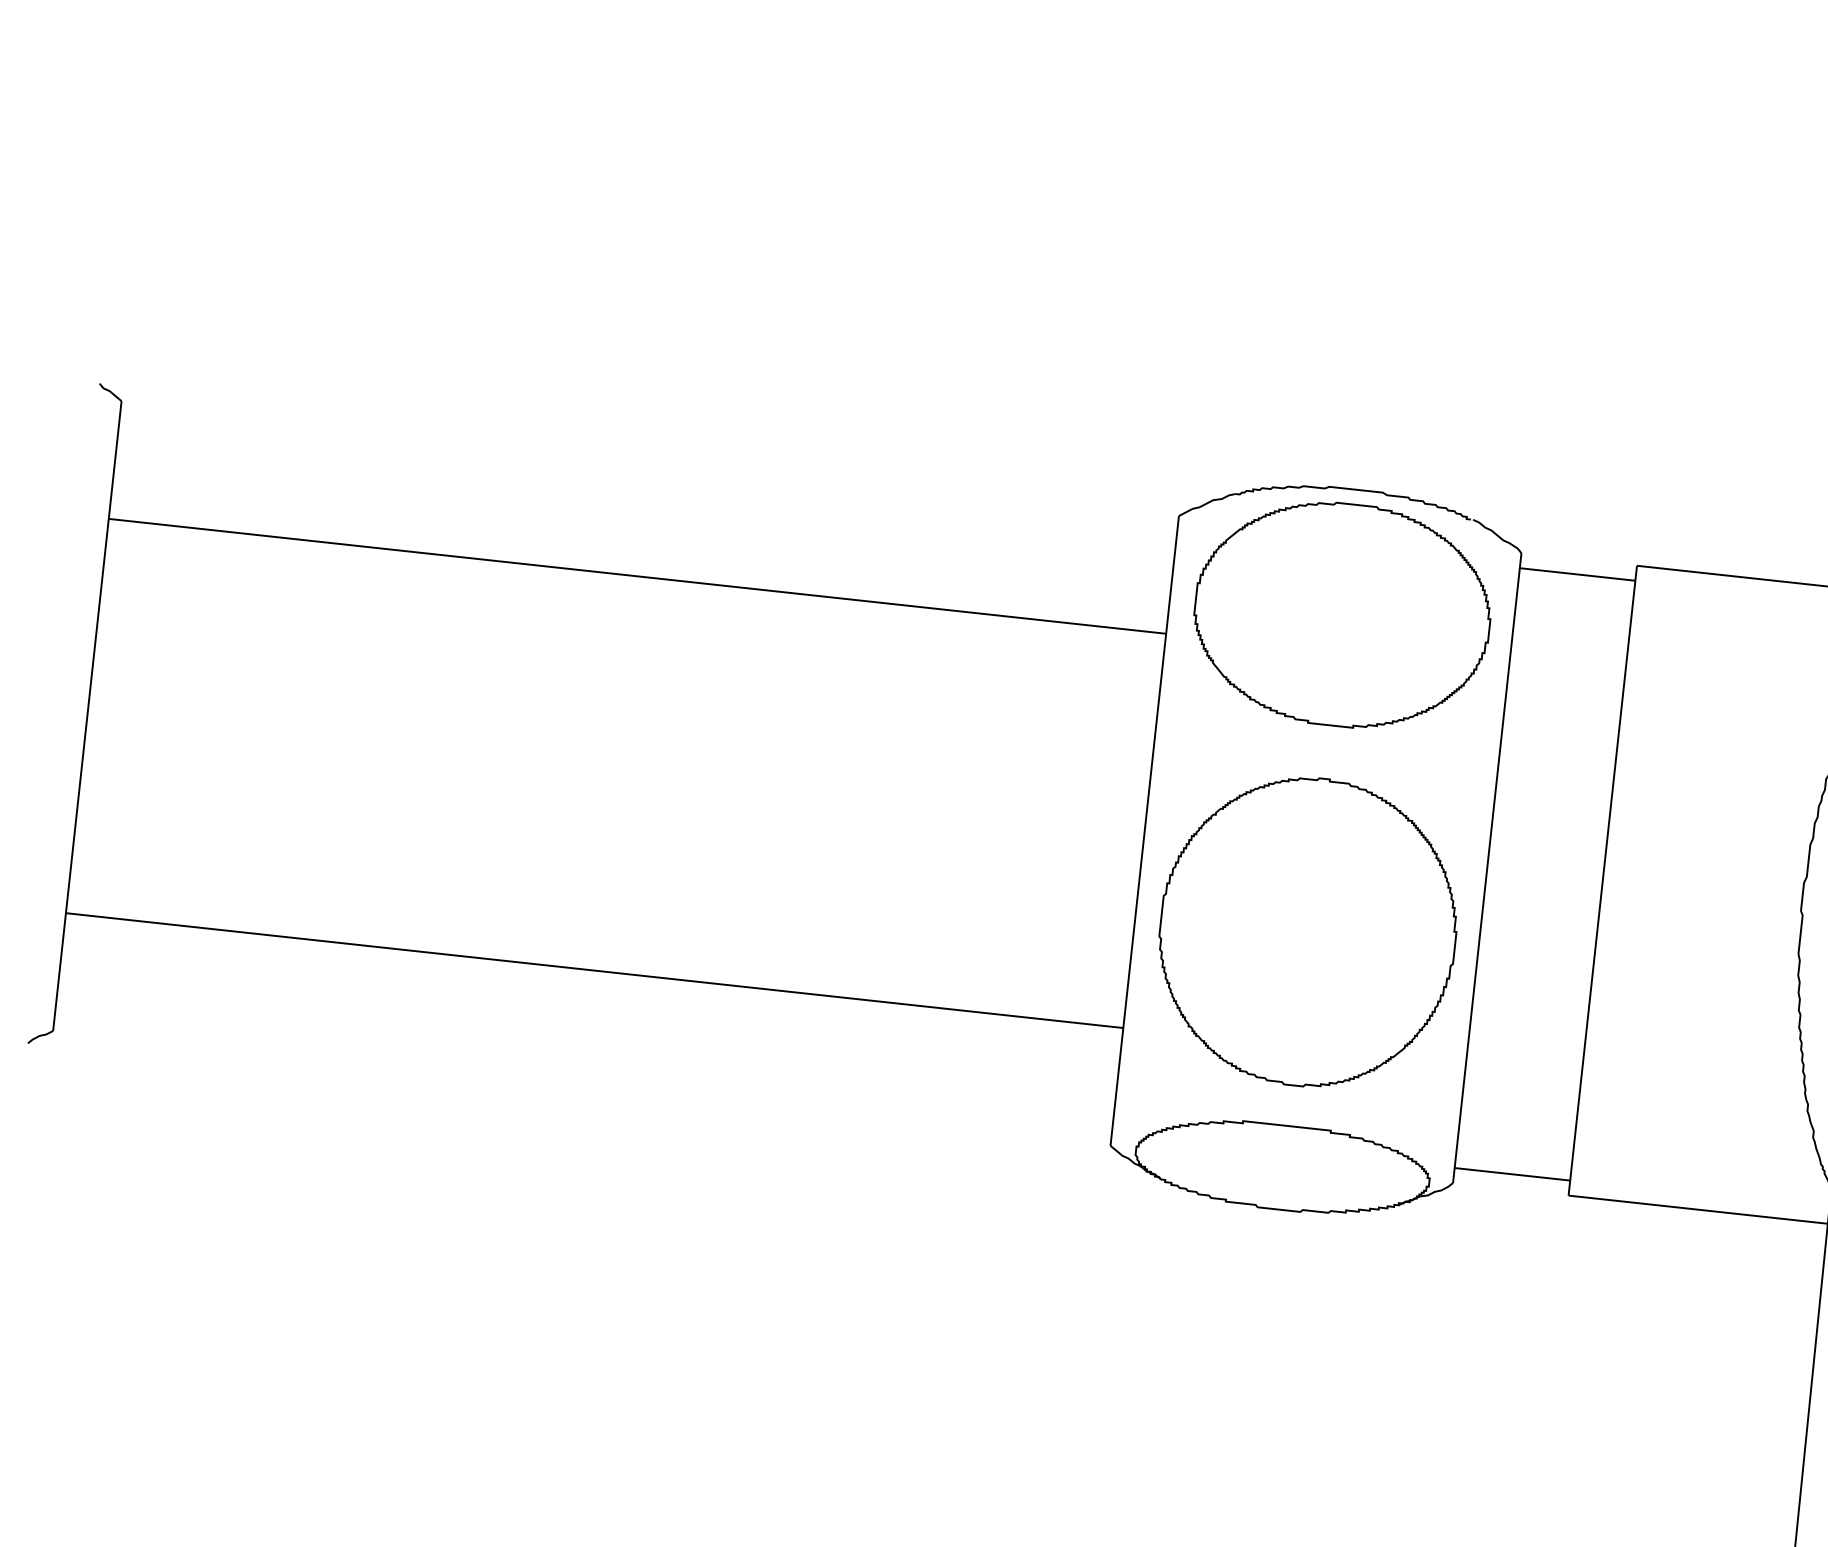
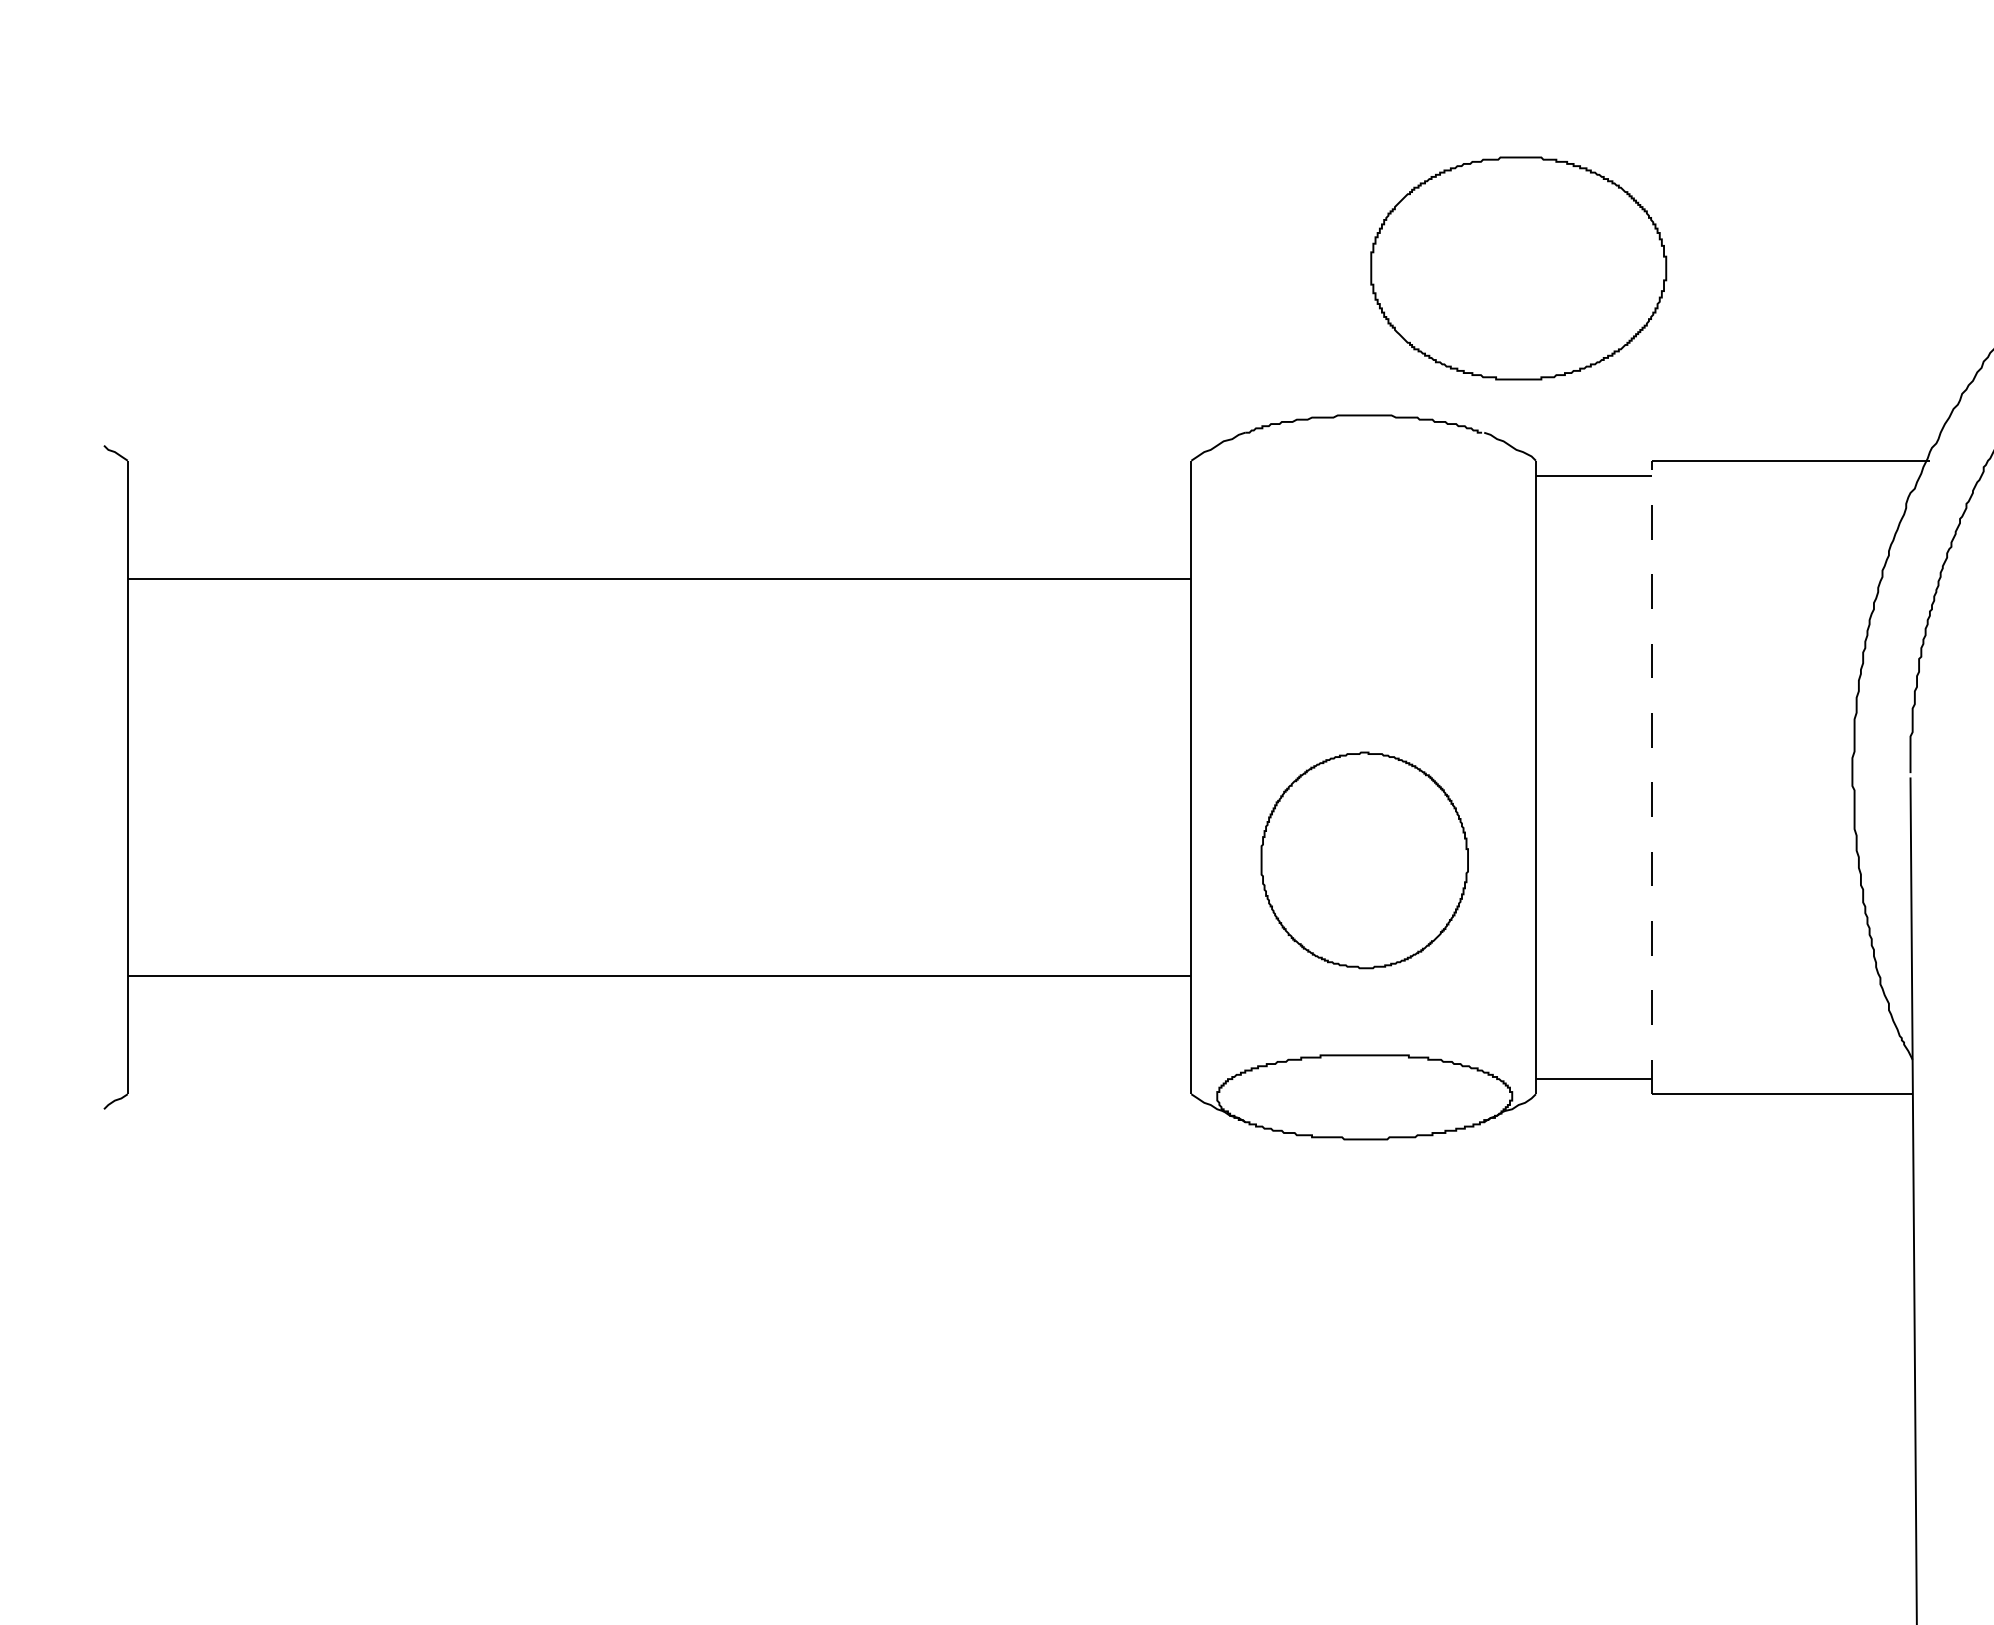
part: (1342, 615) -> (1518, 268), moved
line: (1603, 880) -> (1652, 777), solid -> dashed
part: (1307, 932) -> (1364, 860), size x0.7

